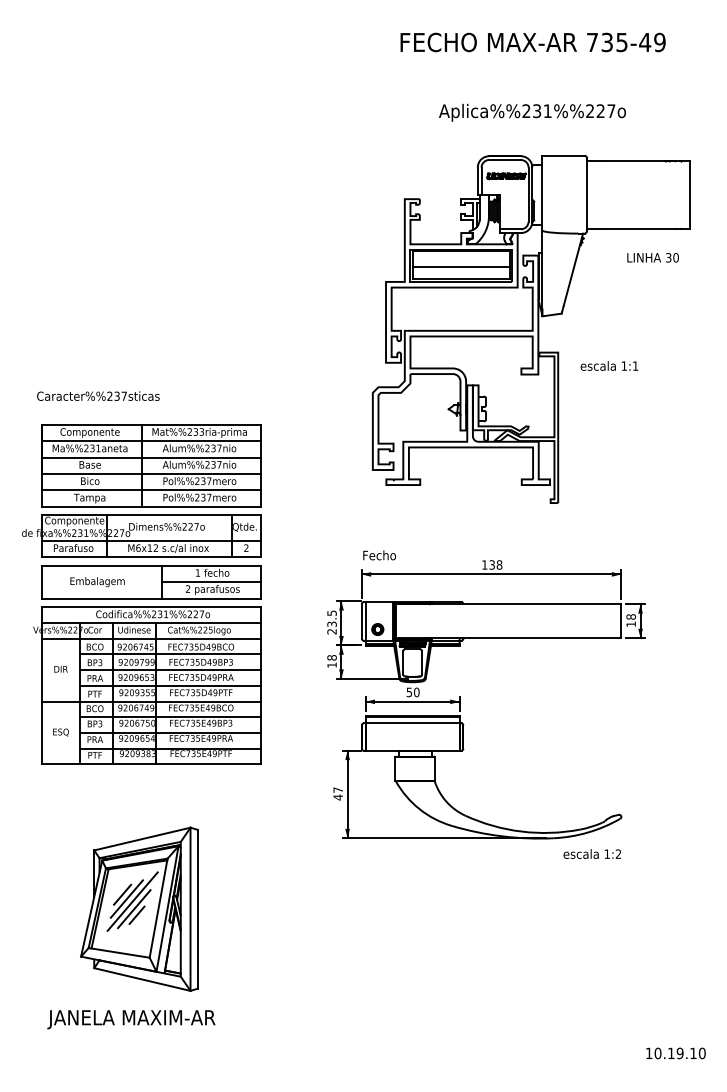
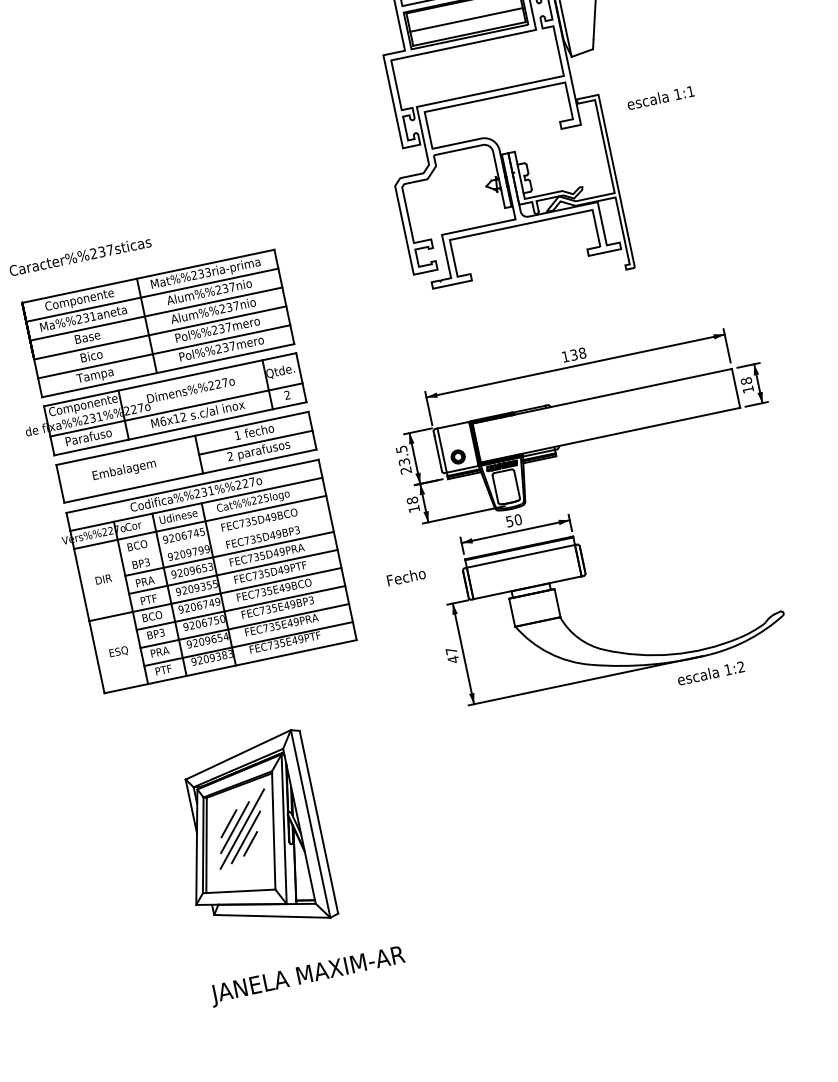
text: (379, 555) -> (406, 577), moved
line: (170, 654) -> (225, 535), removed
text: (591, 853) -> (709, 672), moved
text: (131, 1019) -> (307, 976), moved

